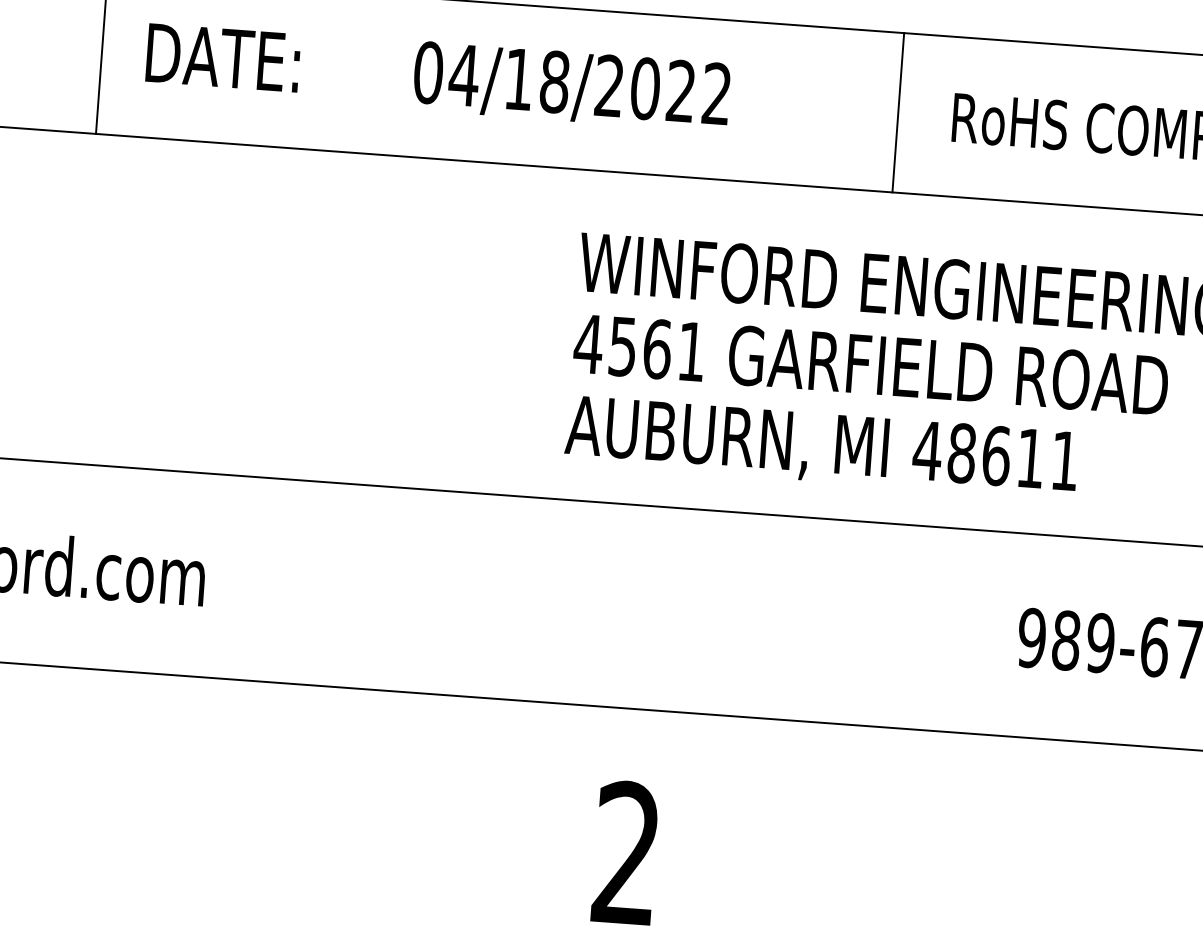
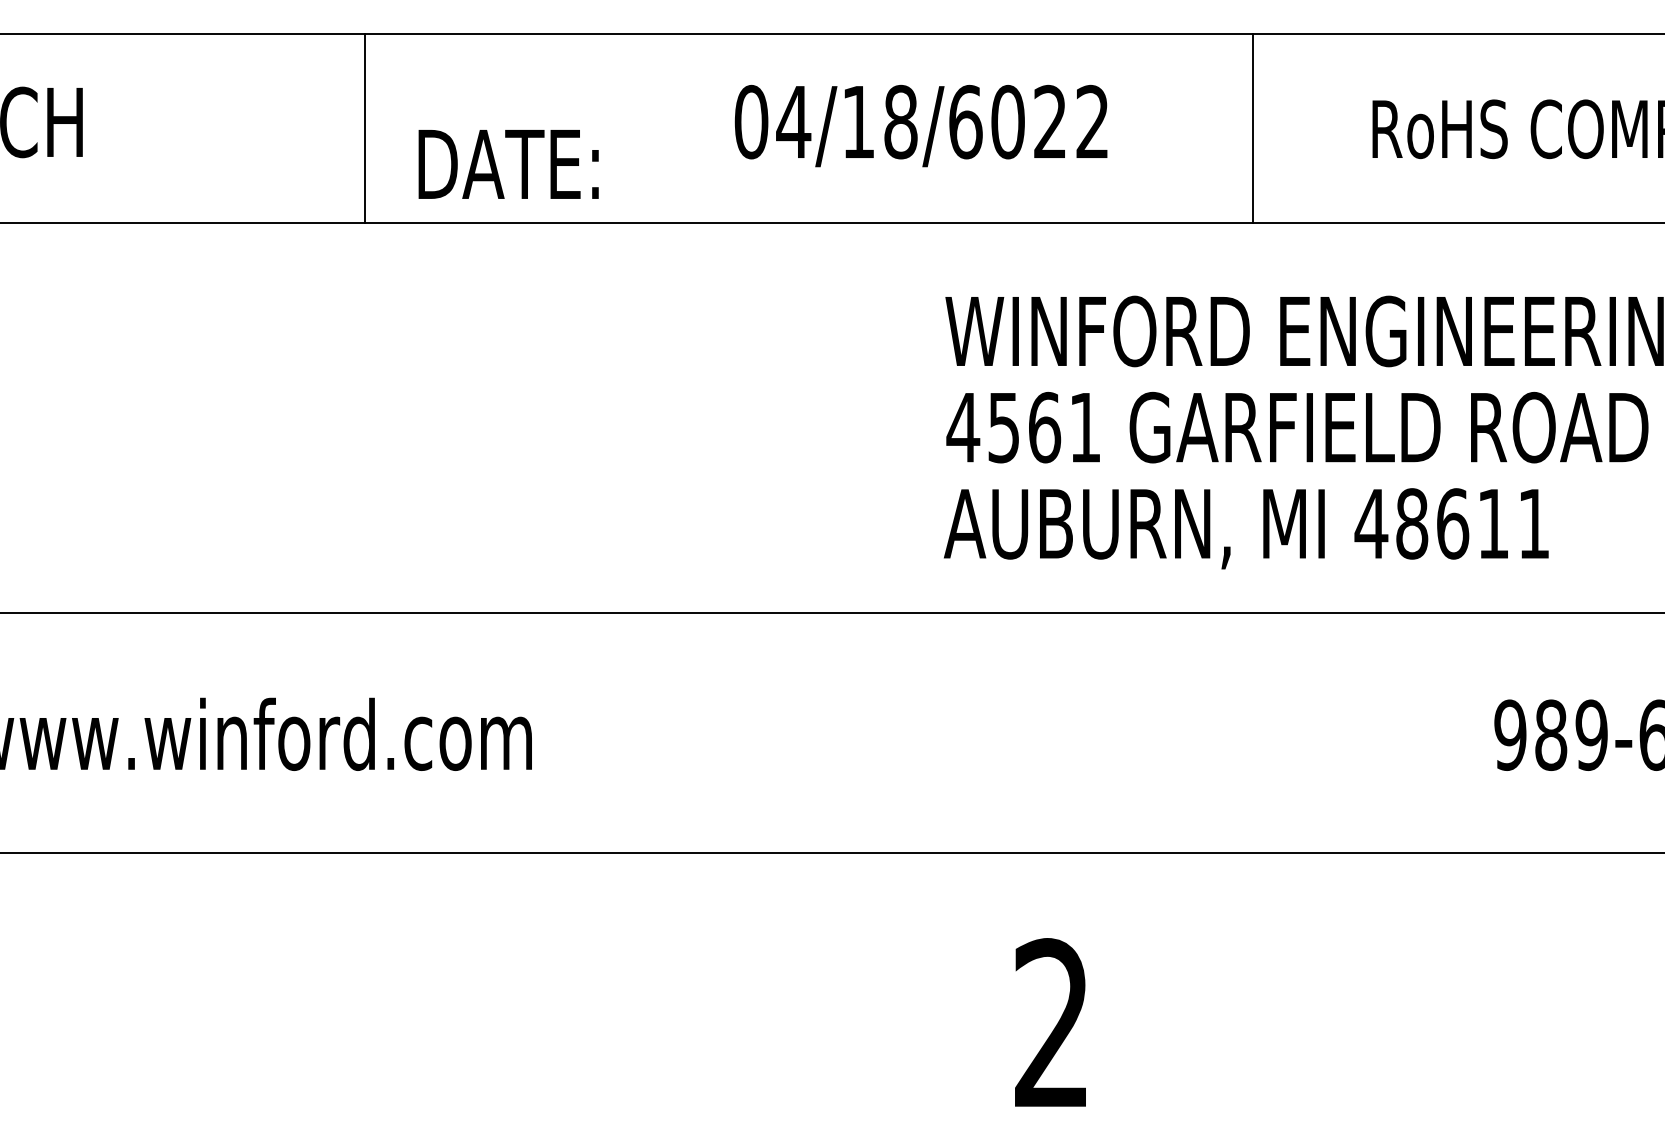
text: (223, 58) -> (508, 164), moved
text: (609, 85) -> (965, 121), 04/18/2022 -> 04/18/6022
line: (898, 112) -> (1252, 128), moved

